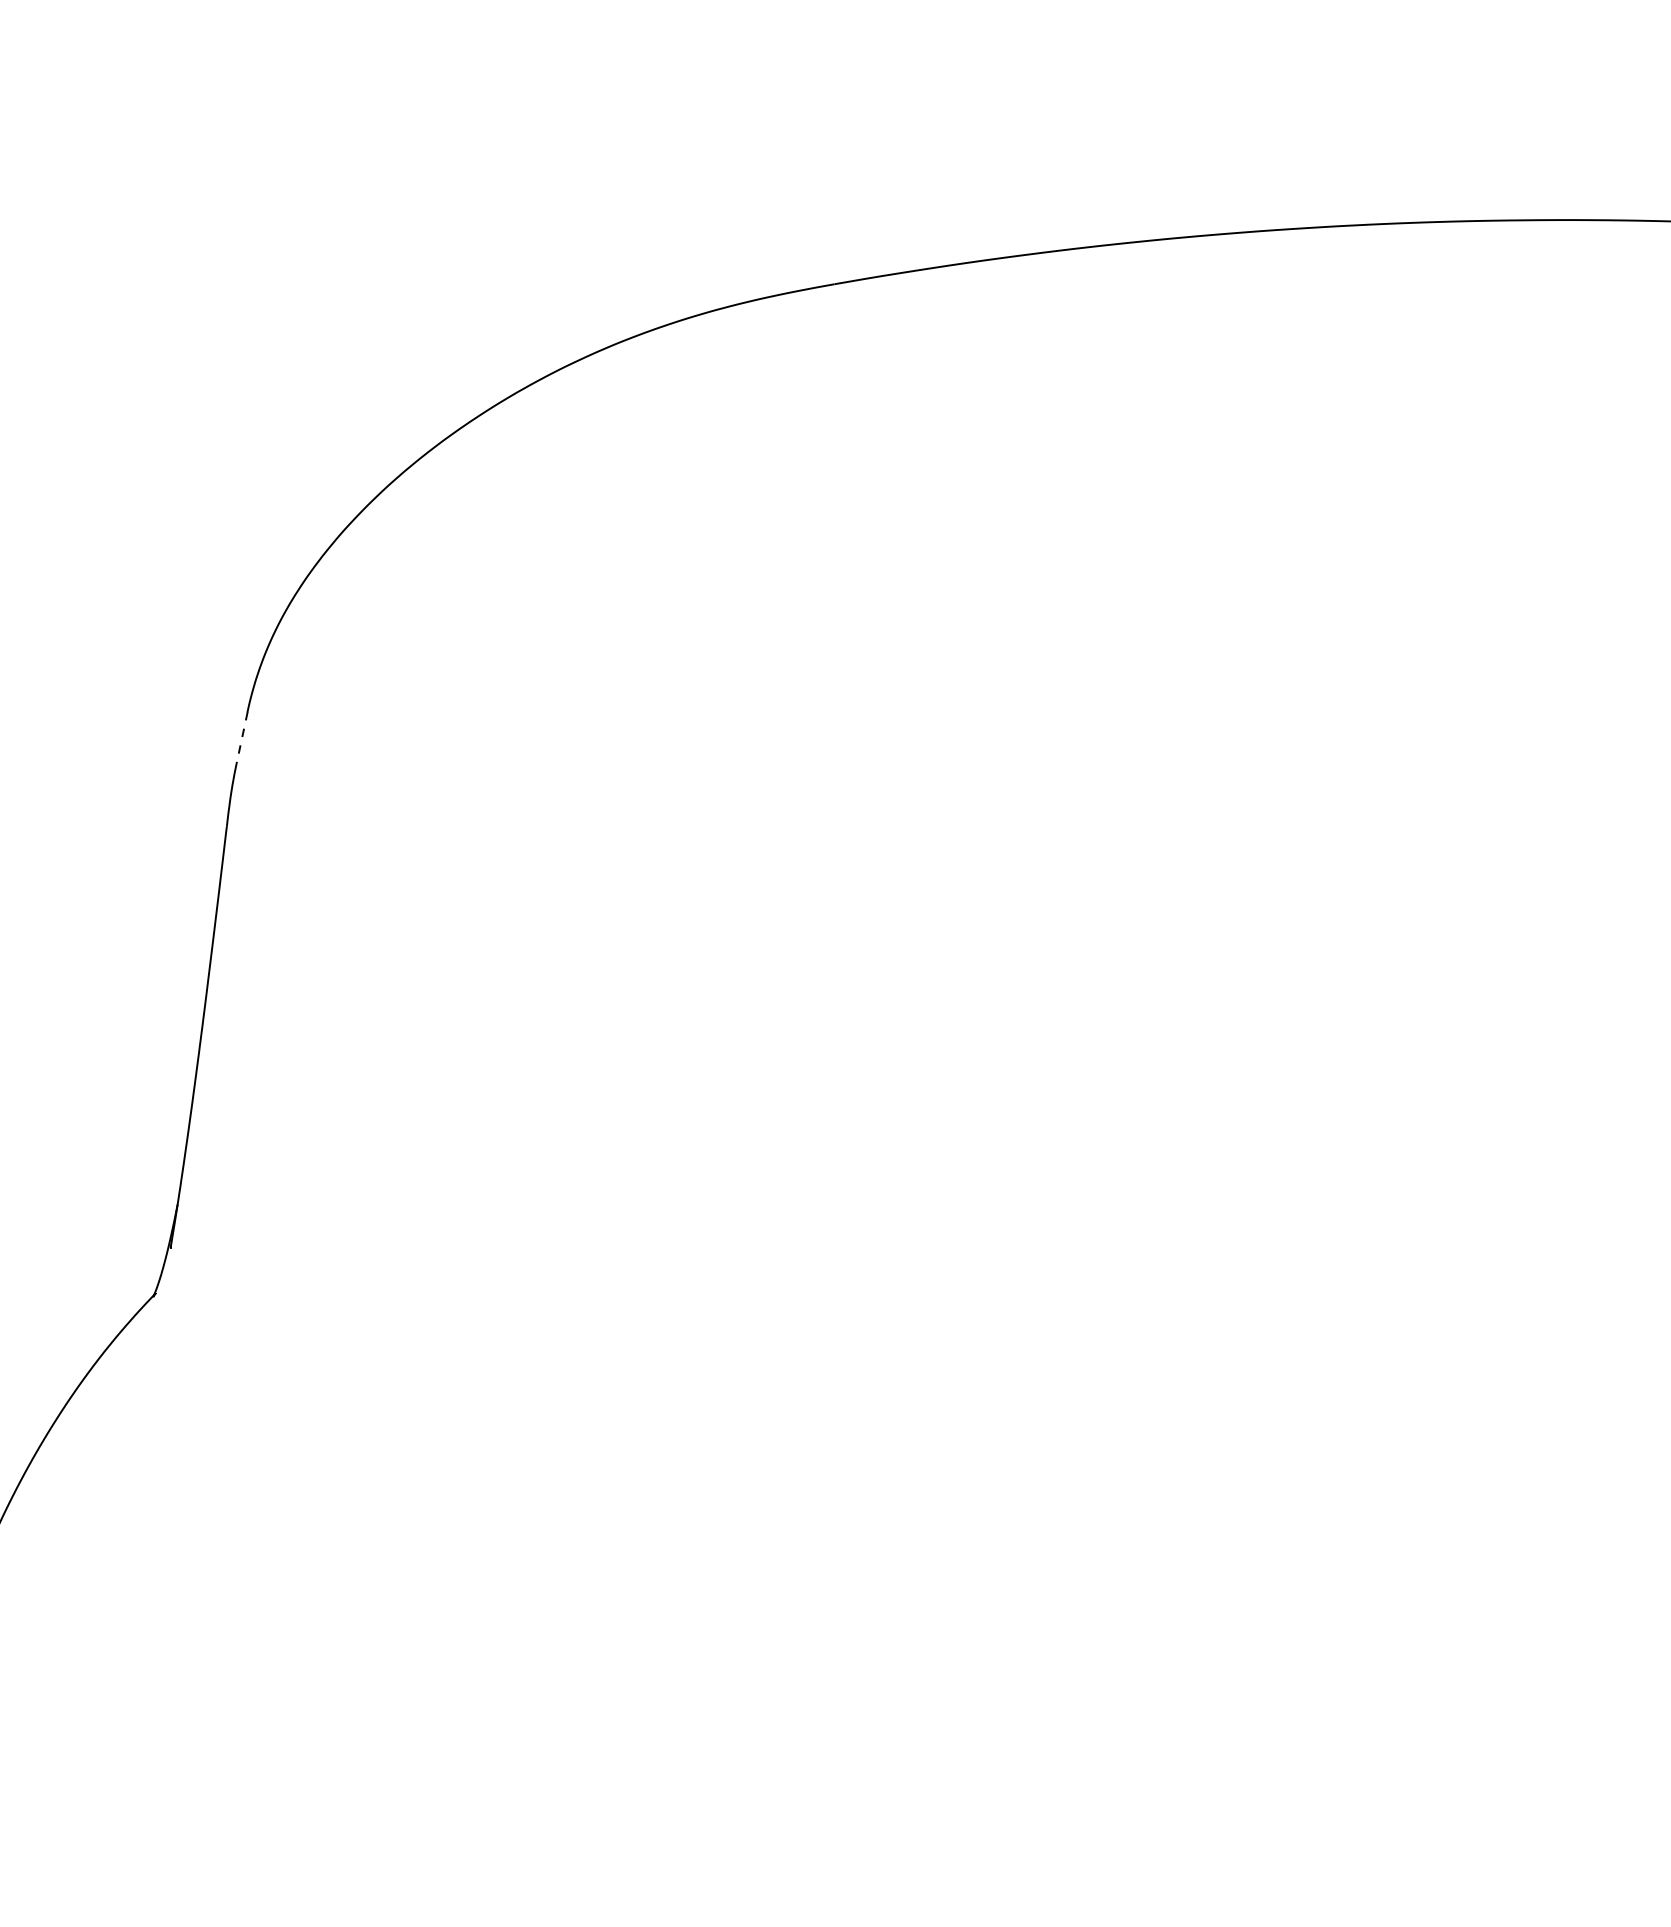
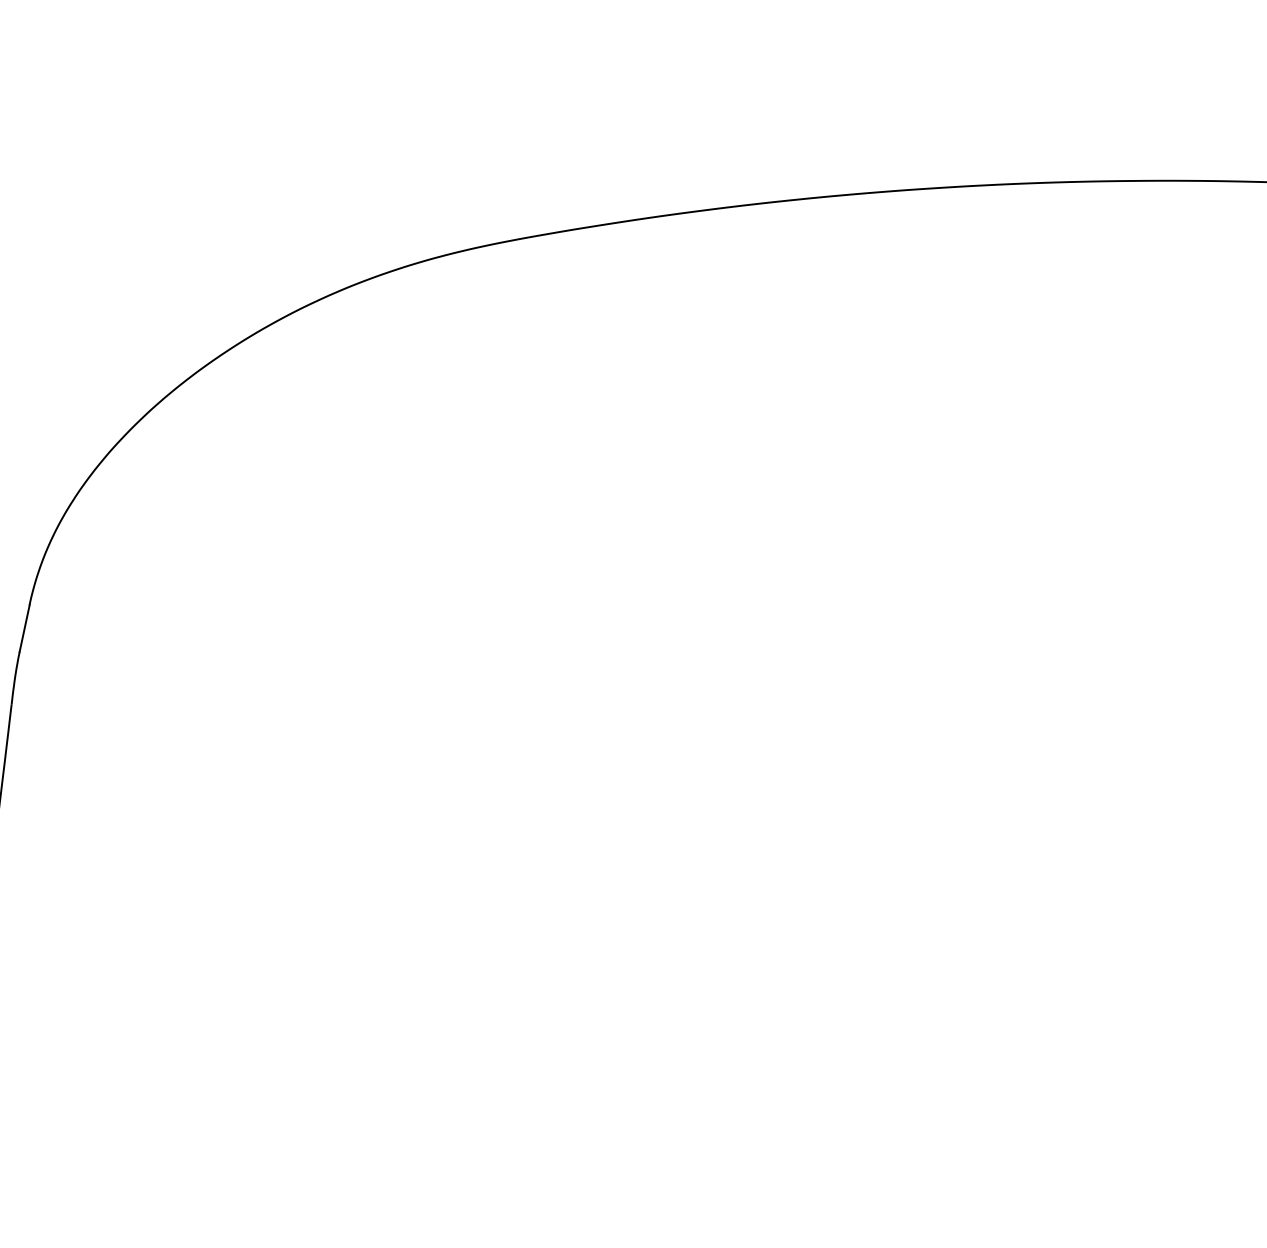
line: (241, 739) -> (24, 628), dashed -> solid

